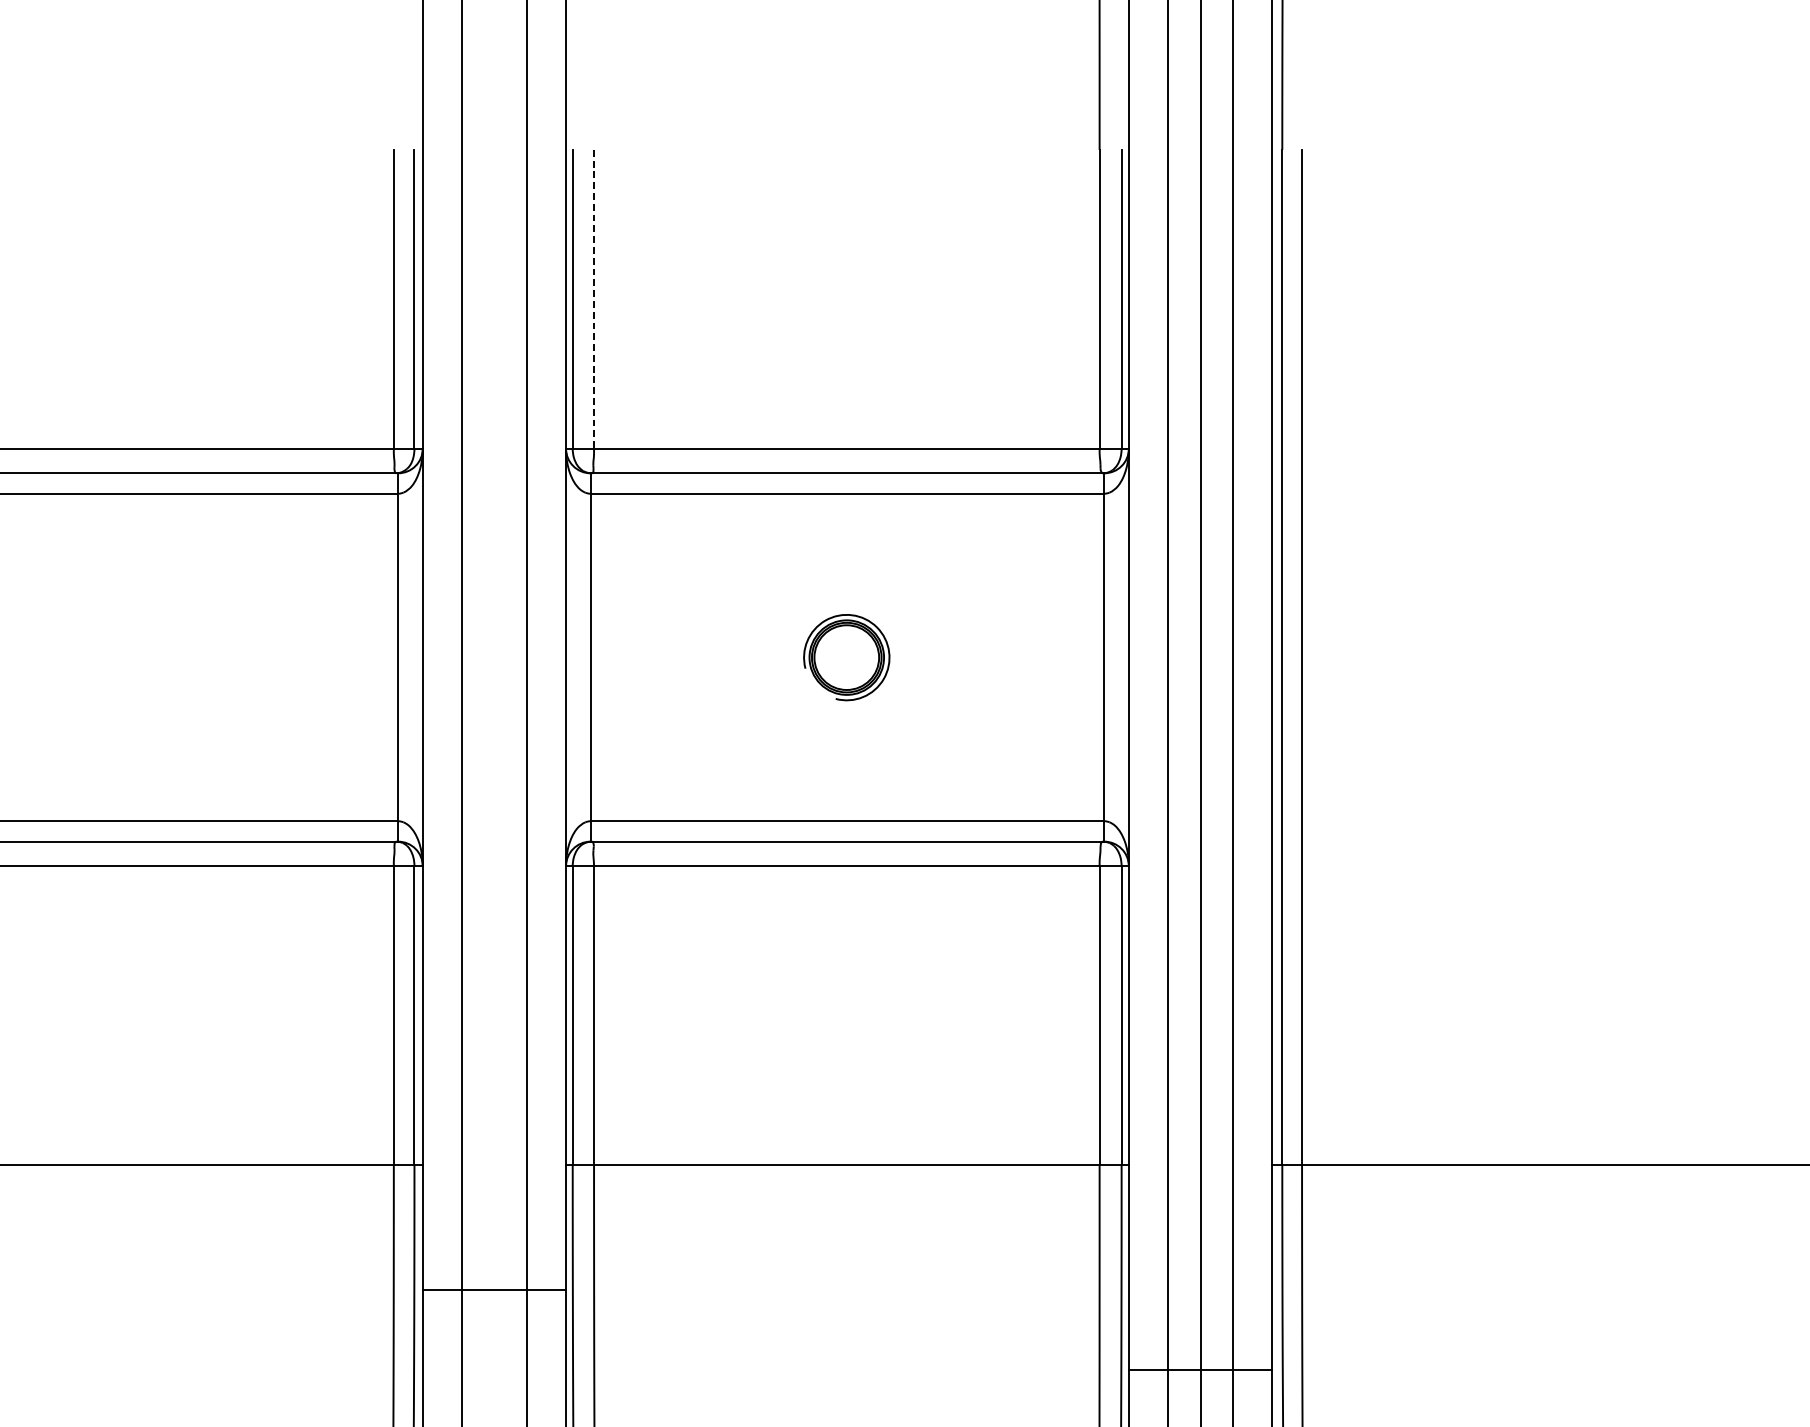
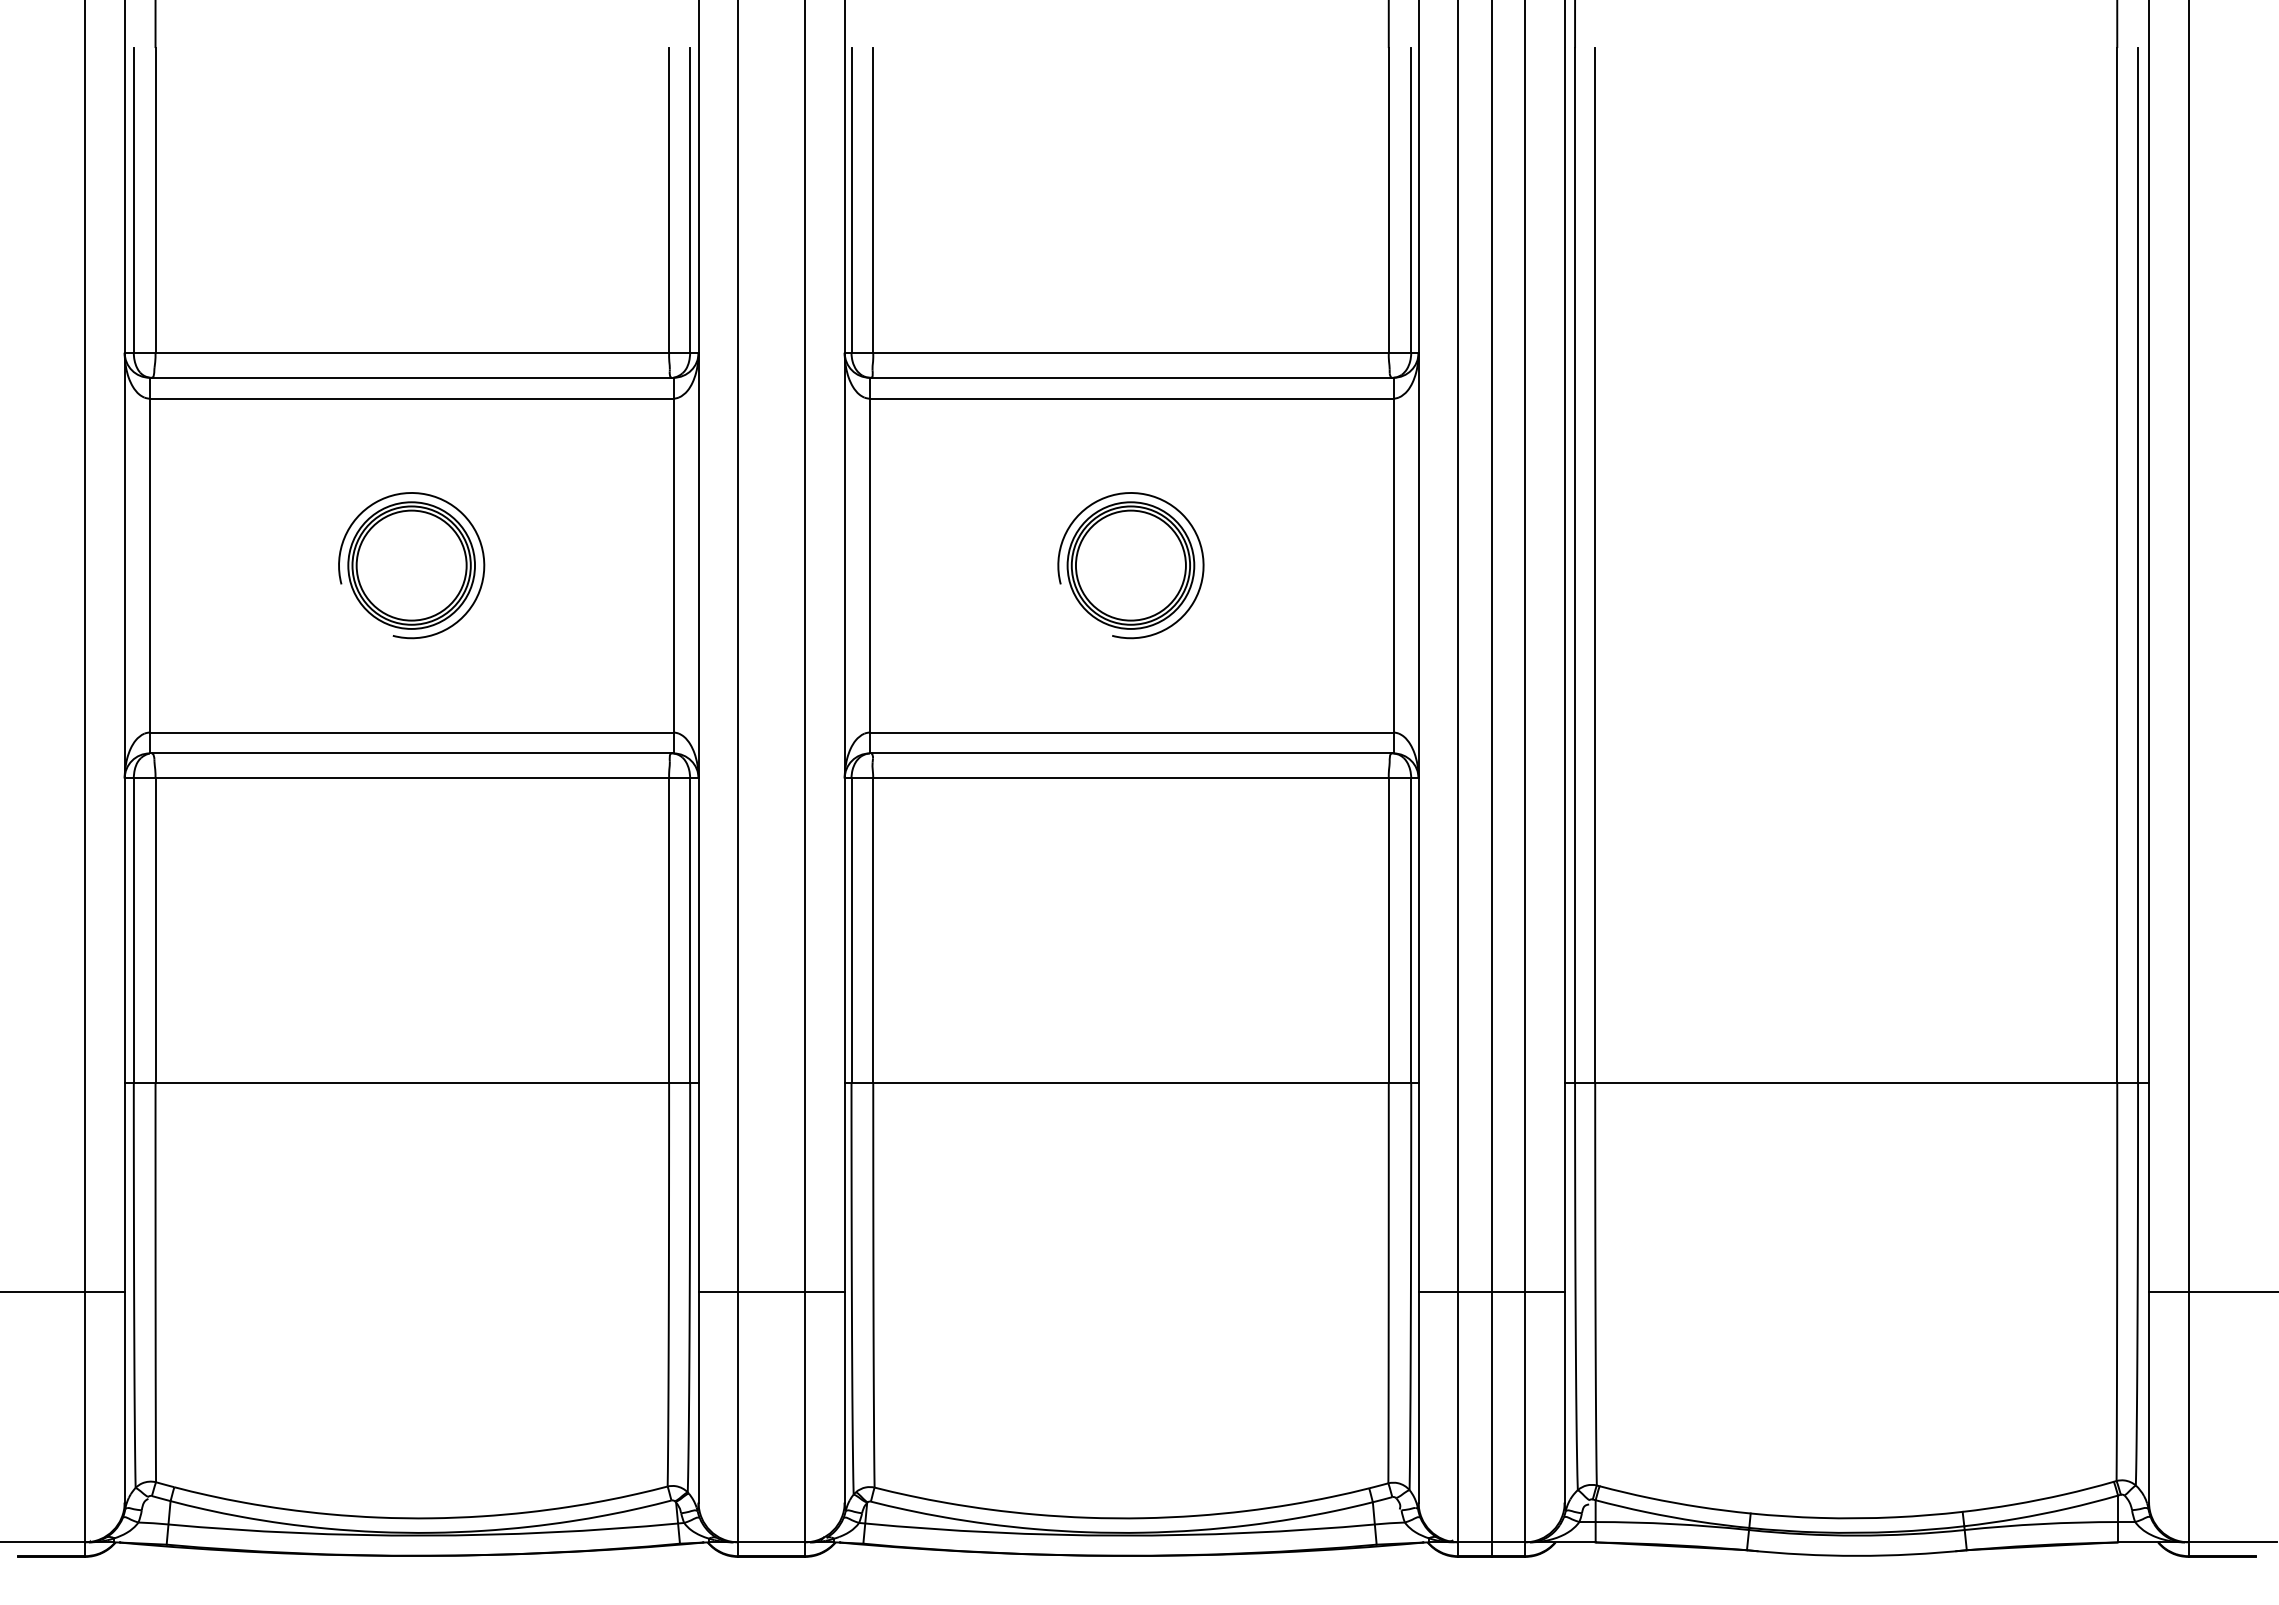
line: (594, 299) -> (873, 200), dashed -> solid
part: (141, 657) -> (411, 565), added
part: (846, 657) -> (1130, 565), size x1.67
line: (494, 1289) -> (771, 1291), moved

